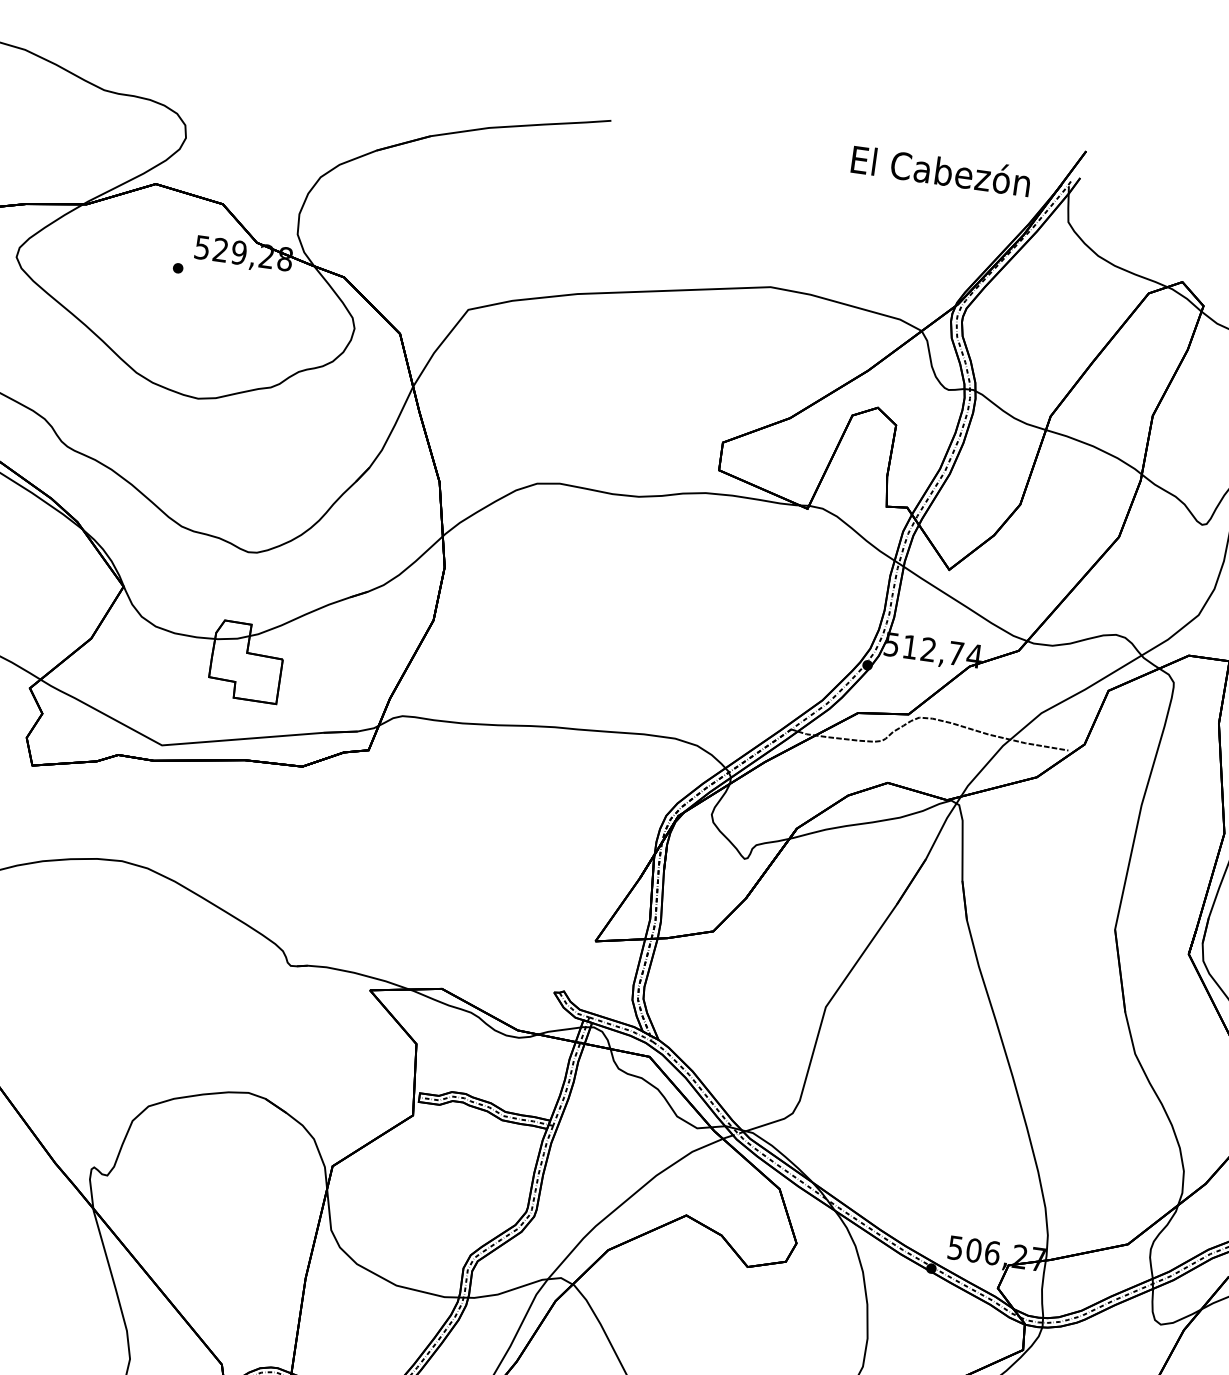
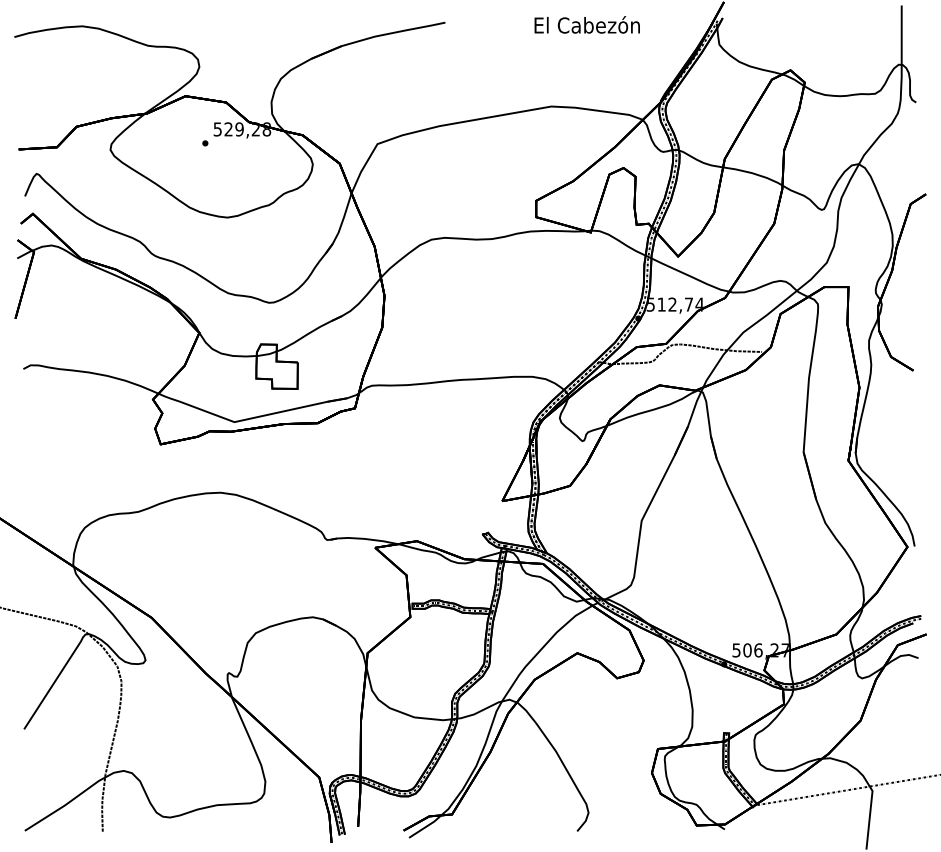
text: (940, 169) -> (586, 24), moved

